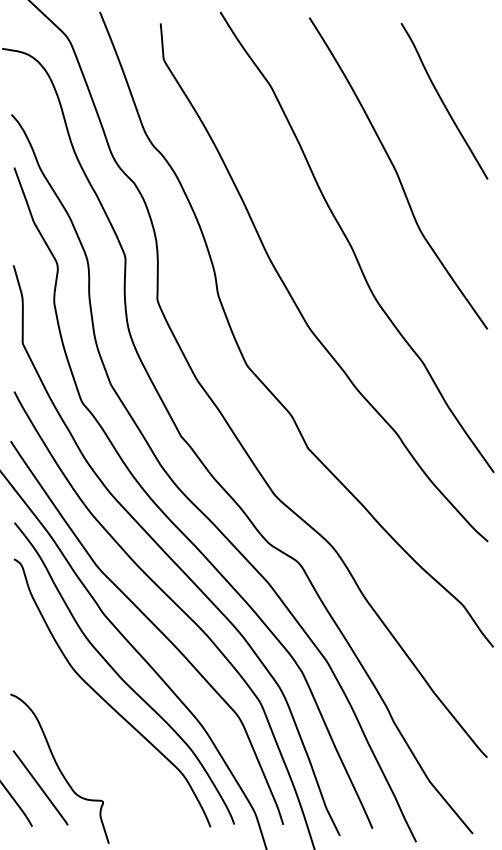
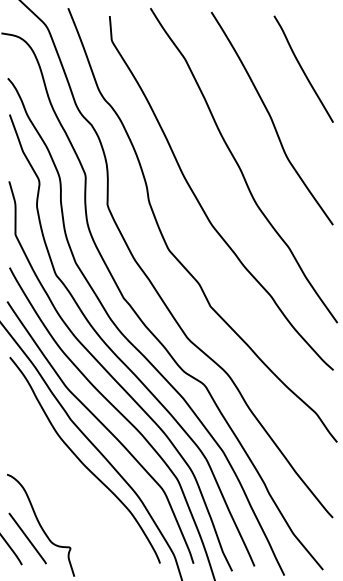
curve: (104, 698) -> (71, 477), removed

